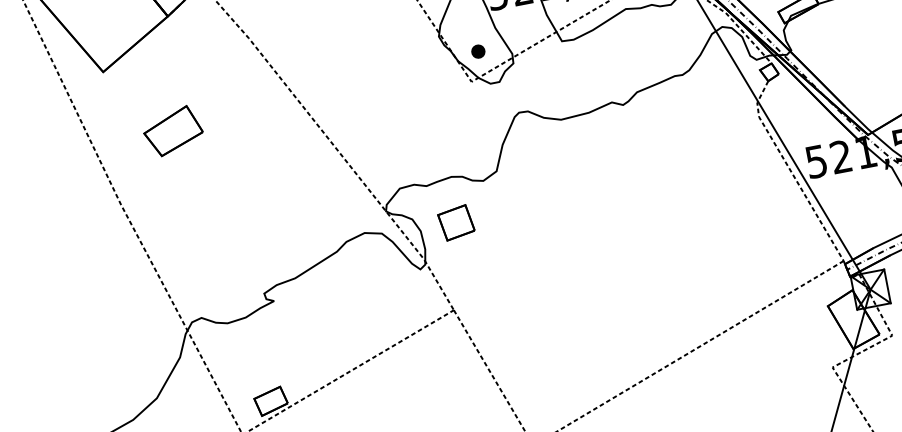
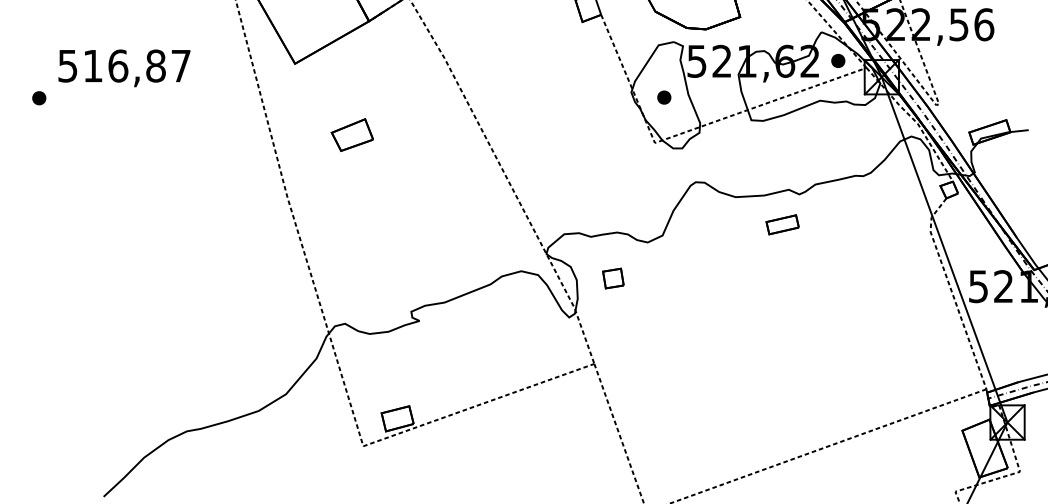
part: (478, 51) -> (664, 97), moved
part: (172, 130) -> (351, 134), size x0.71
part: (612, 137) -> (782, 224), added
part: (456, 222) -> (613, 278), size x0.62

